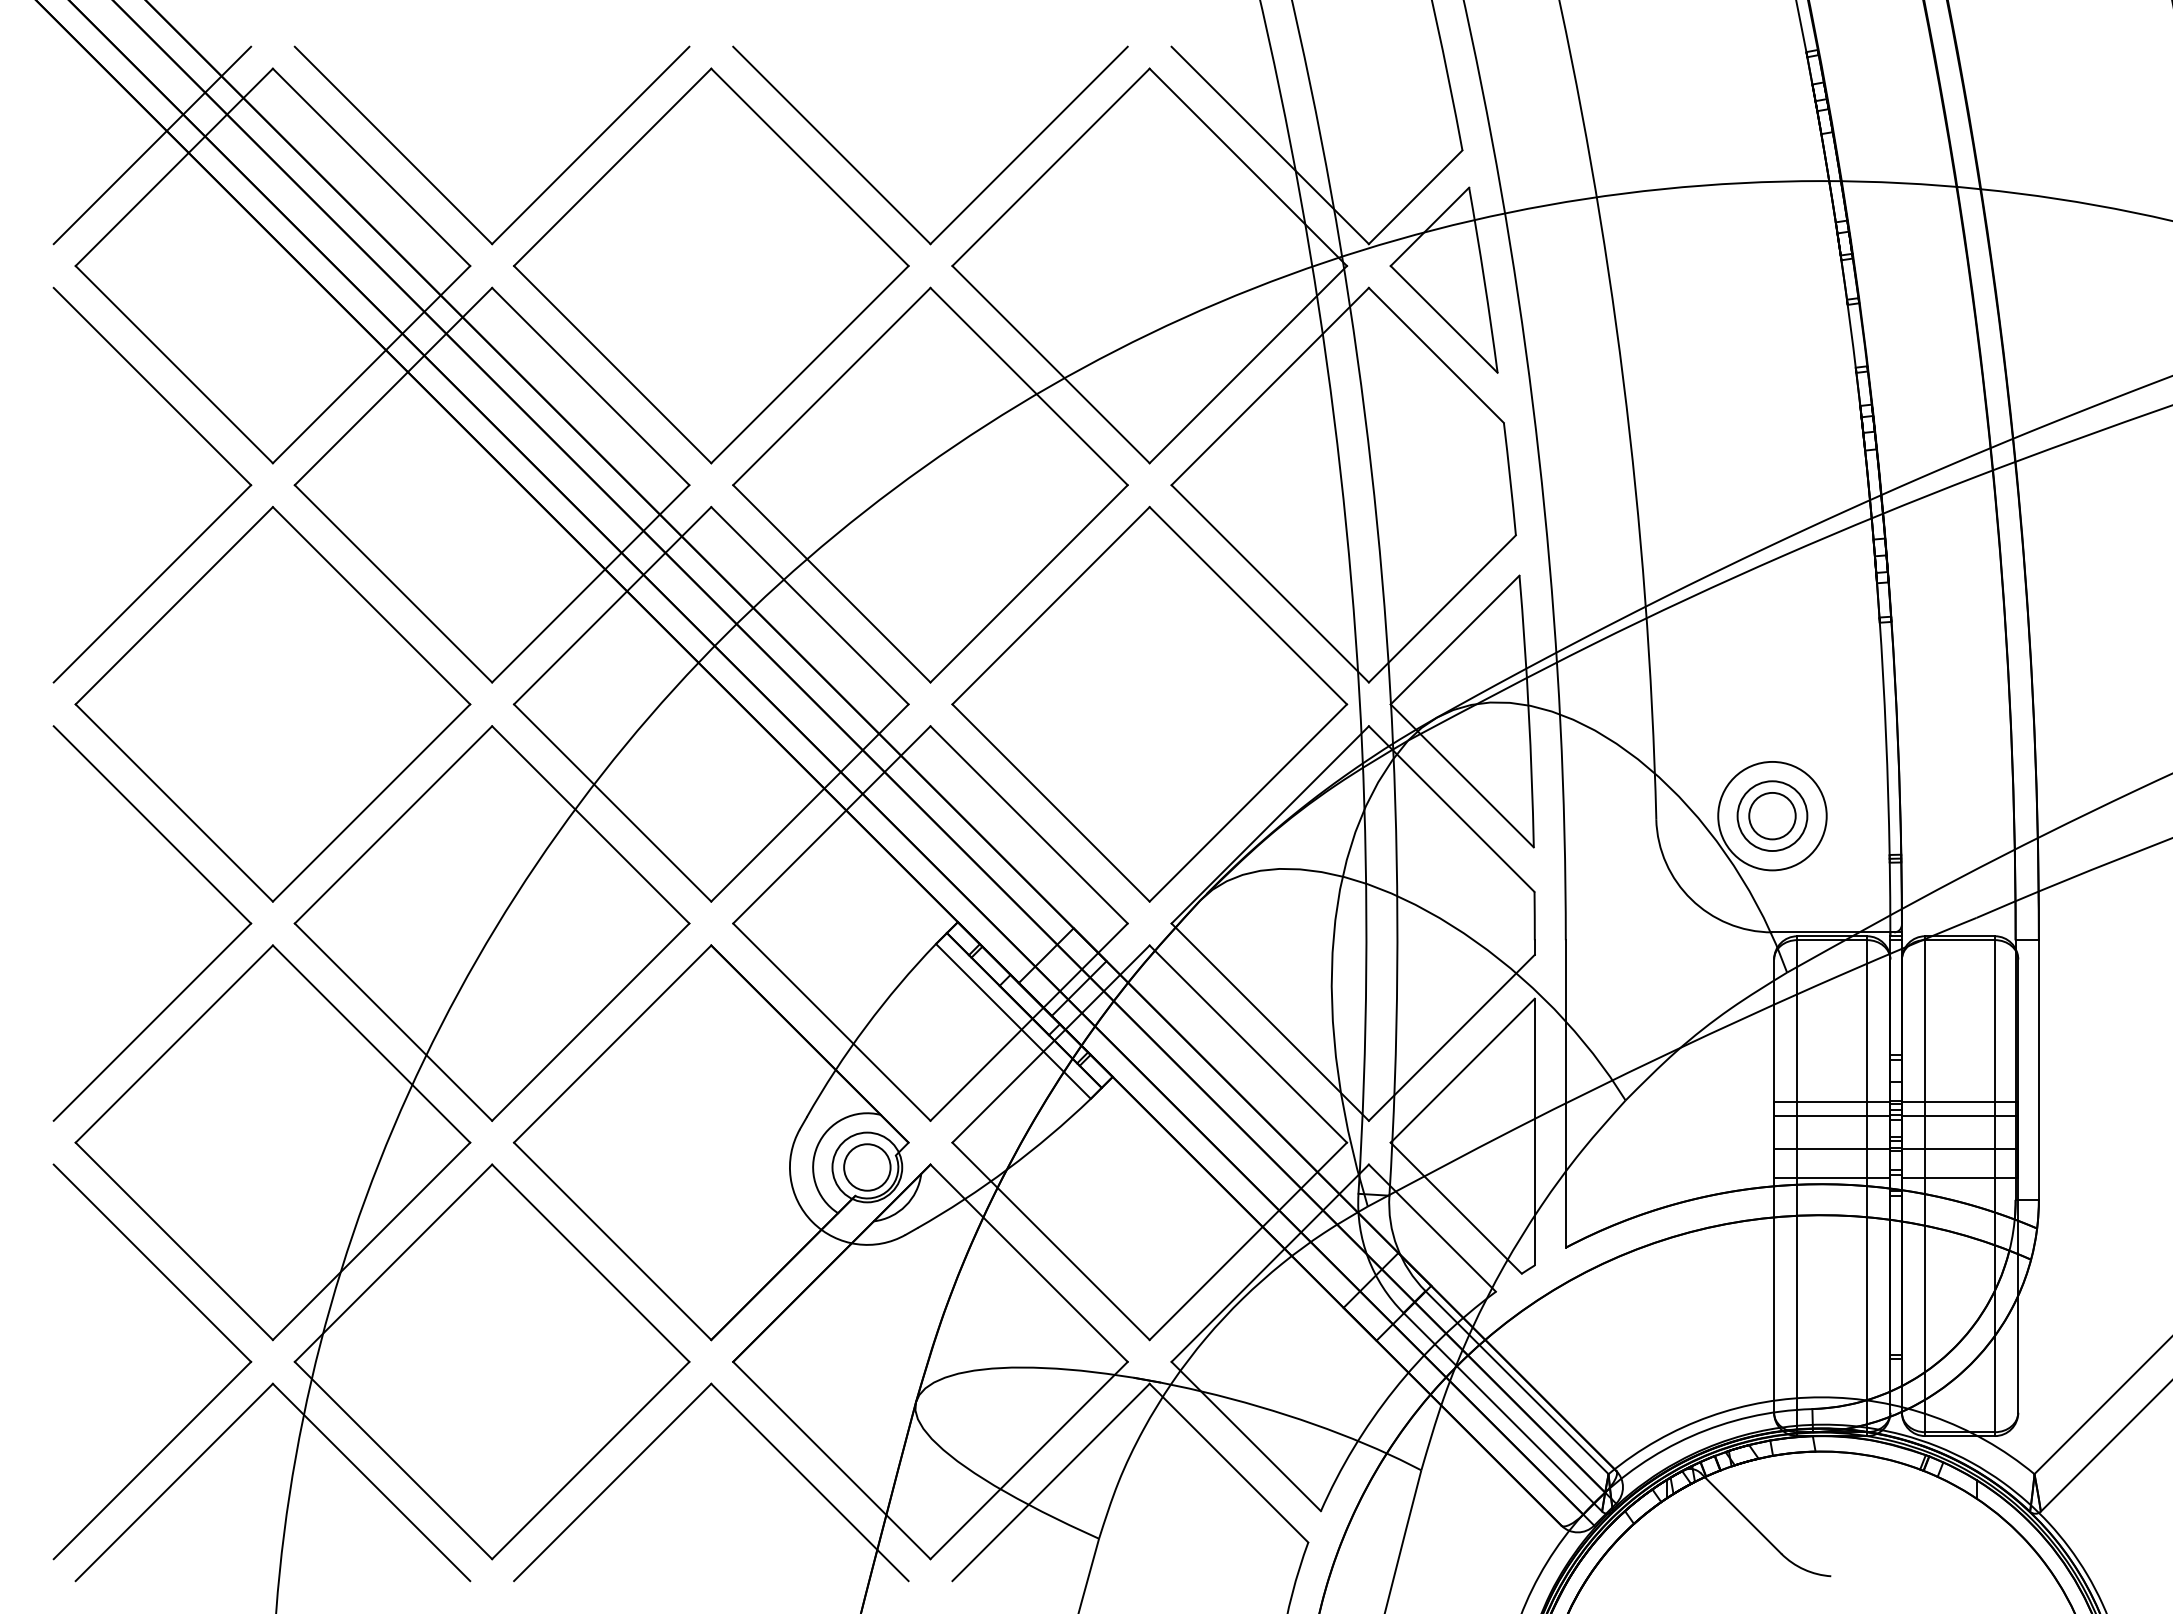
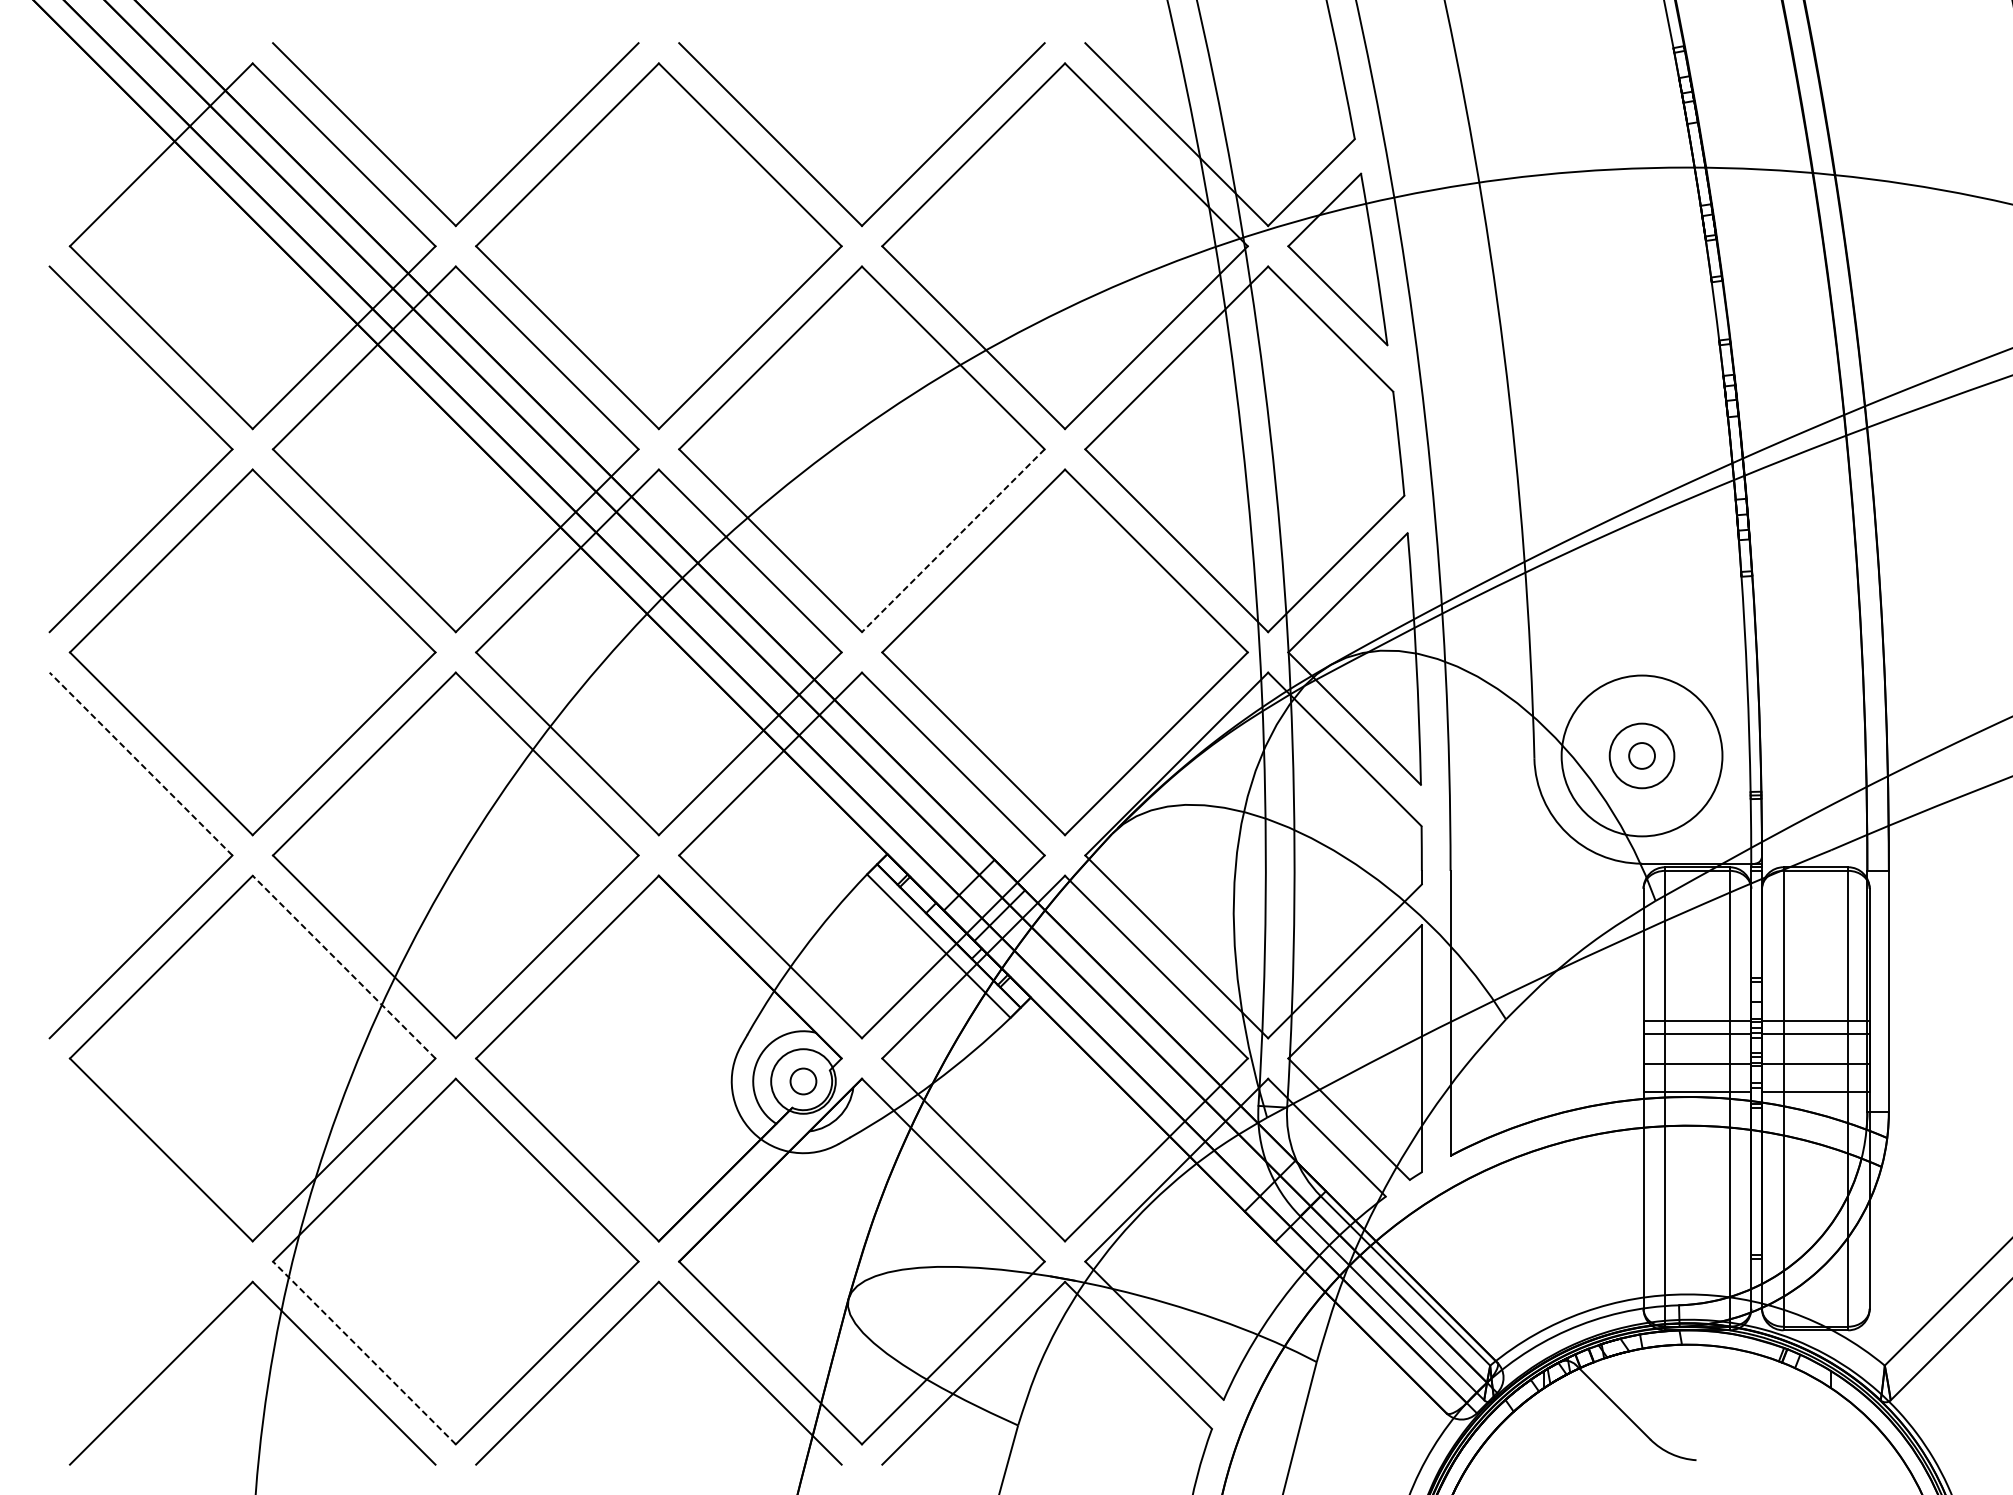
line: (152, 145) -> (141, 134), removed
line: (1028, 584) -> (952, 541), solid -> dashed
circle: (1772, 815) -> (1642, 755), size x0.6
circle: (1772, 815) -> (1642, 755), size x1.6
line: (152, 824) -> (141, 763), solid -> dashed
line: (371, 1043) -> (344, 966), solid -> dashed
circle: (867, 1167) -> (803, 1081), size x0.6
part: (200, 1312) -> (185, 1215), removed
line: (393, 1460) -> (364, 1352), solid -> dashed

